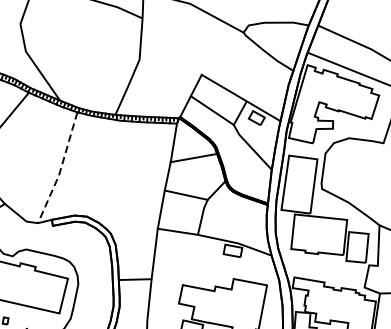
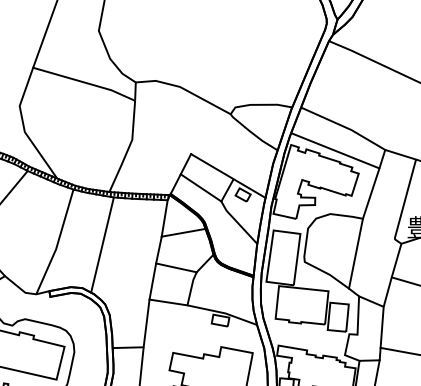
line: (60, 169) -> (57, 243), dashed -> solid
line: (108, 170) -> (102, 244), added
line: (375, 179) -> (355, 253), added

